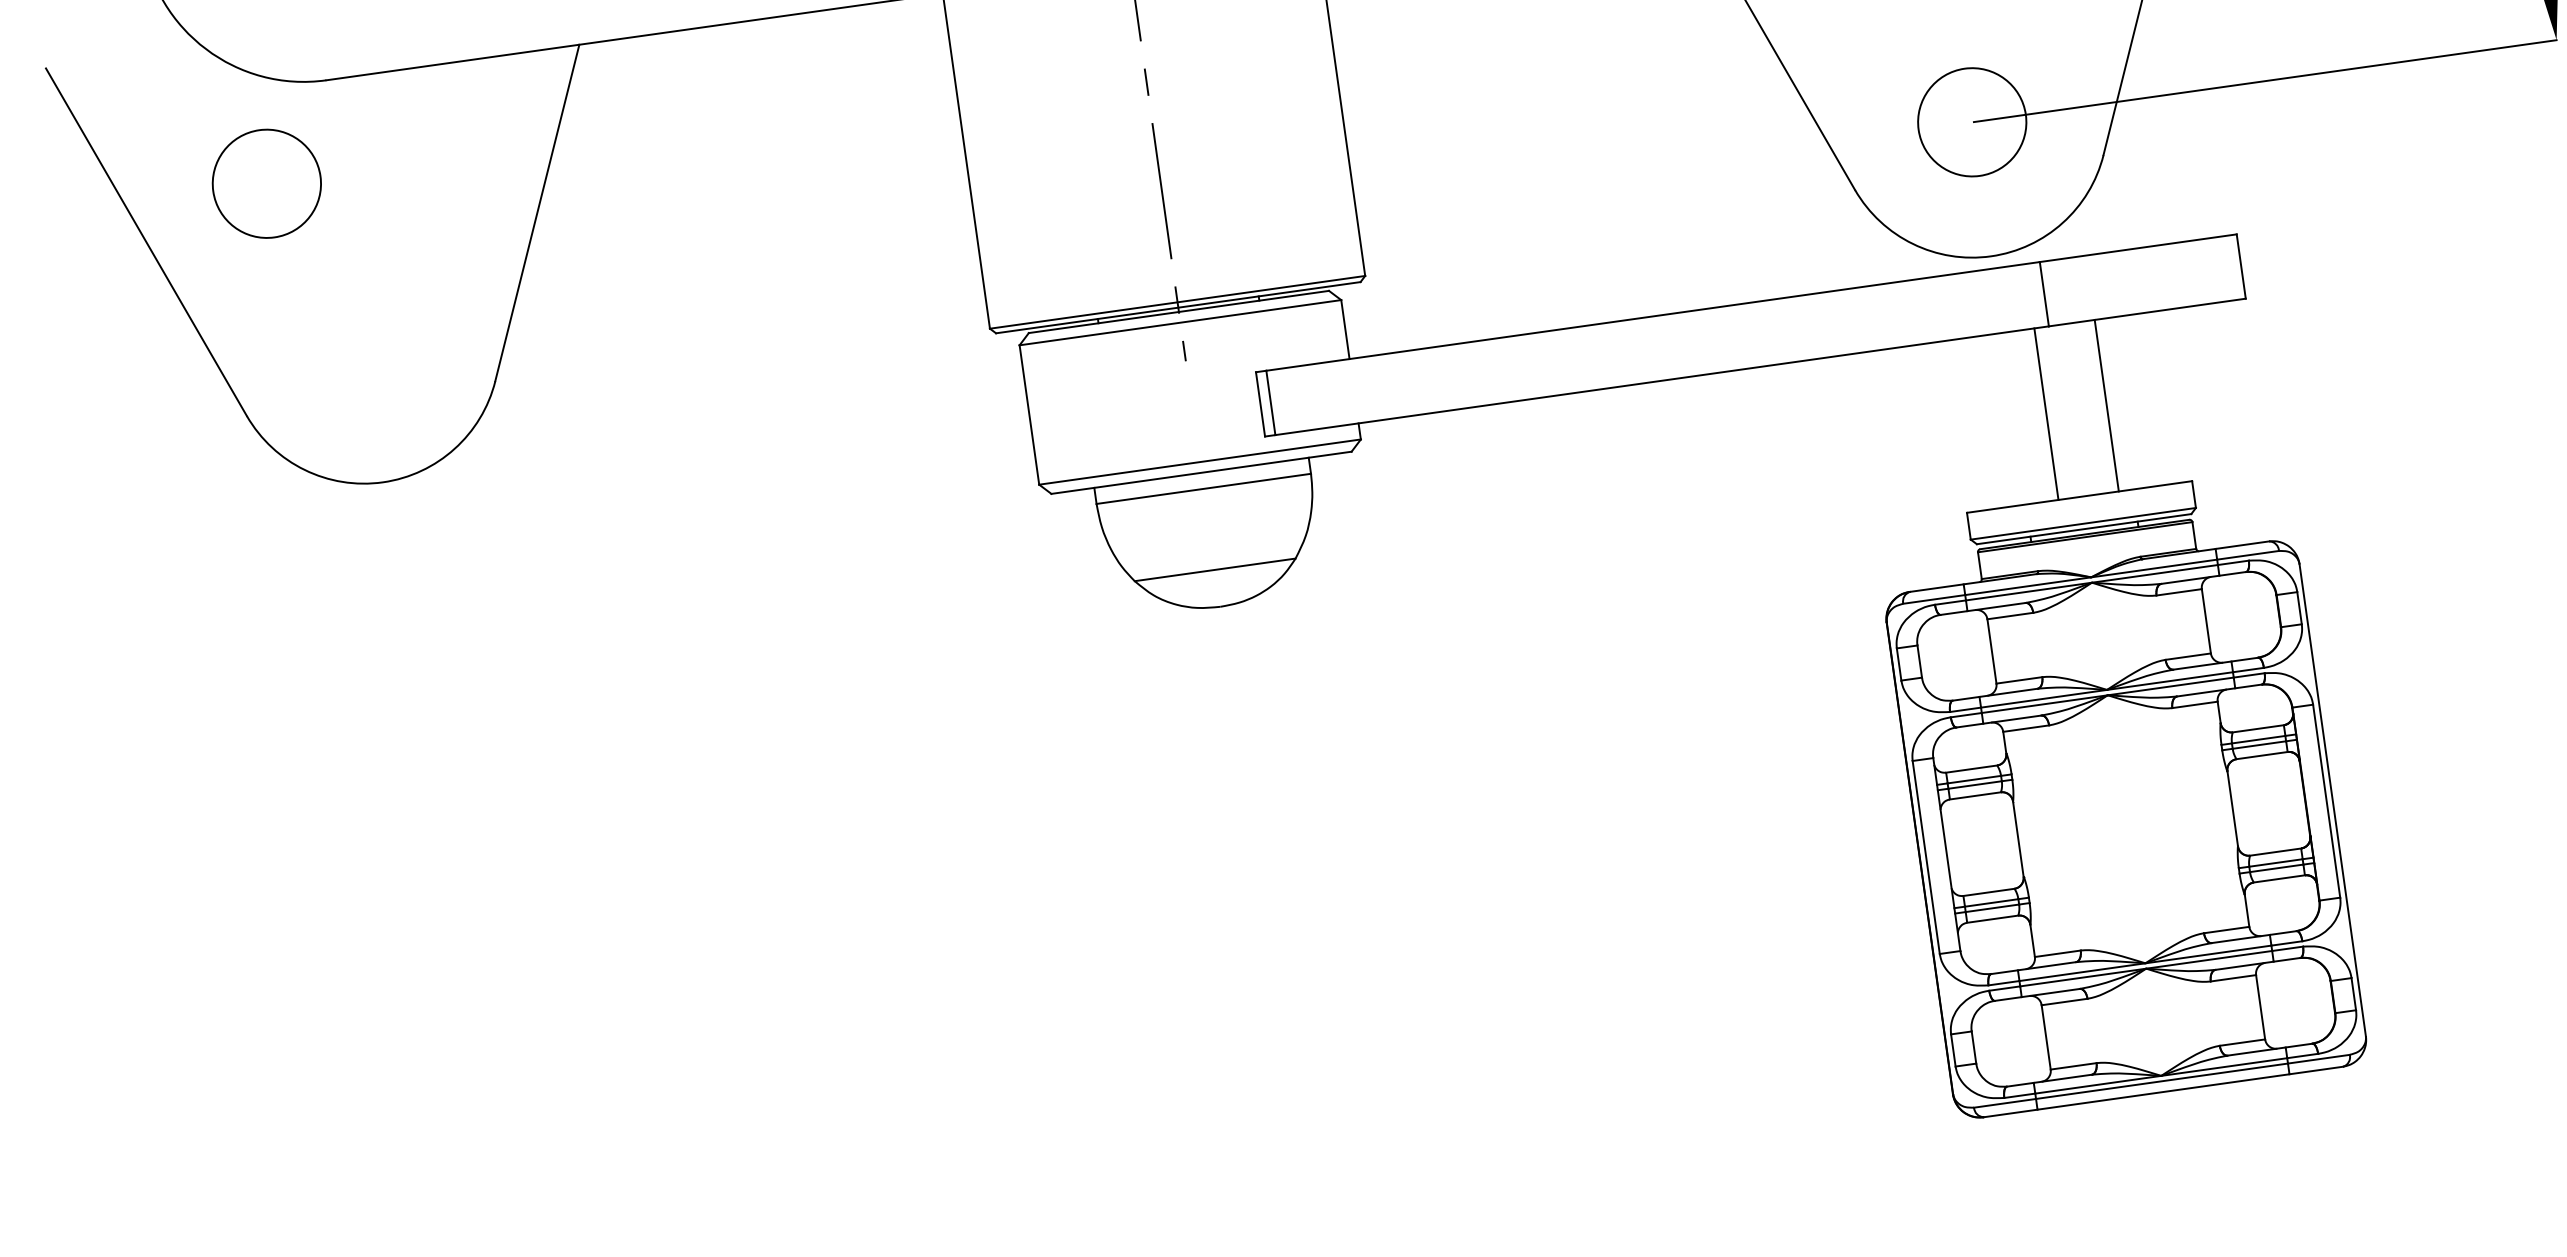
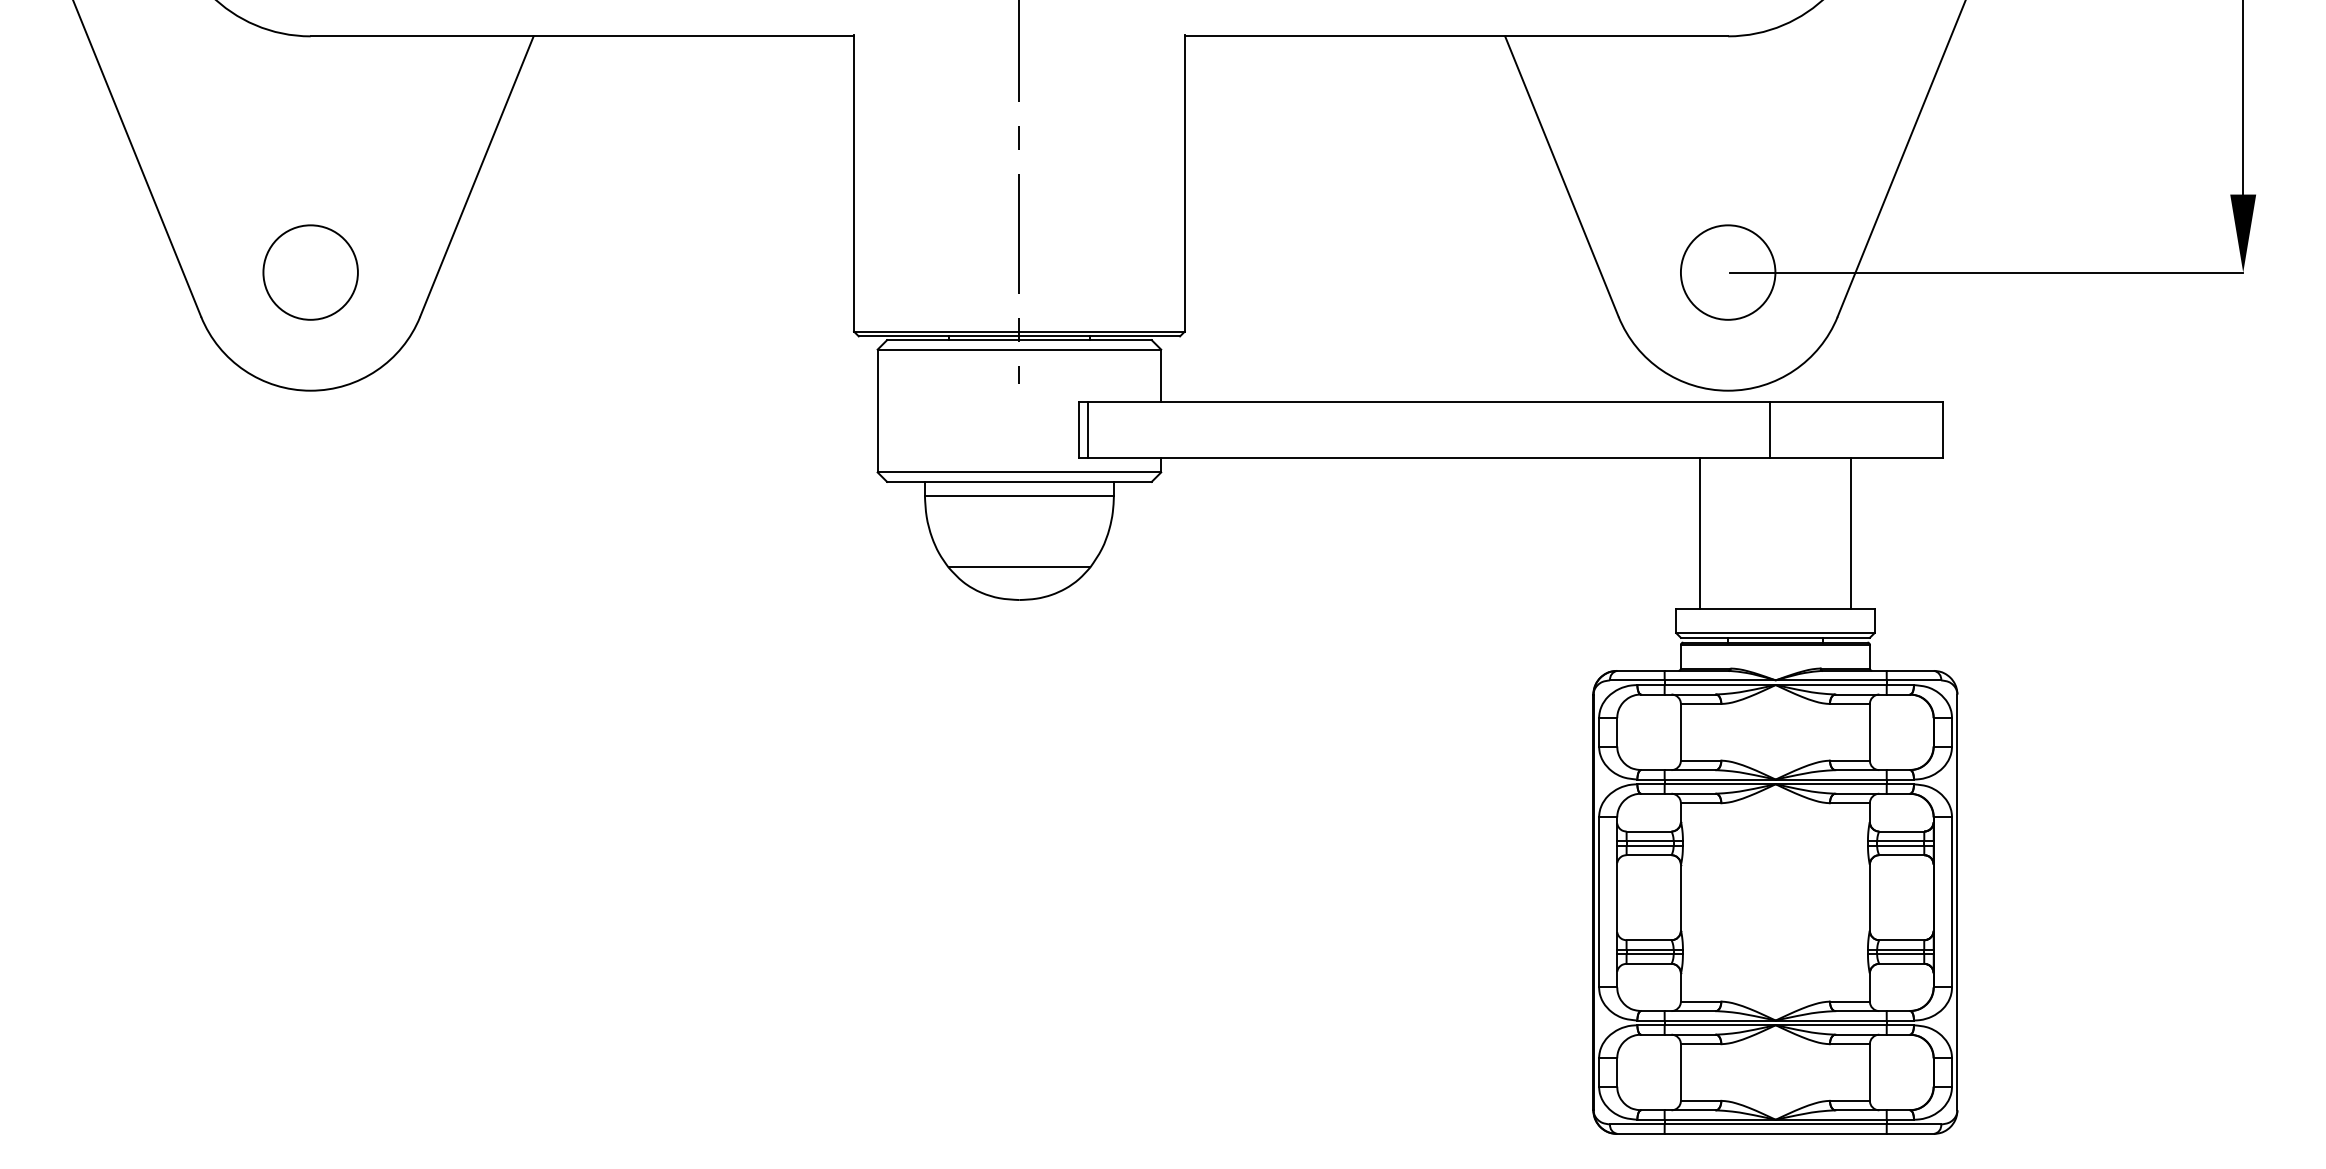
circle: (266, 183) -> (310, 272), moved
line: (2107, 405) -> (1851, 533), moved
line: (2046, 413) -> (1699, 533), moved

